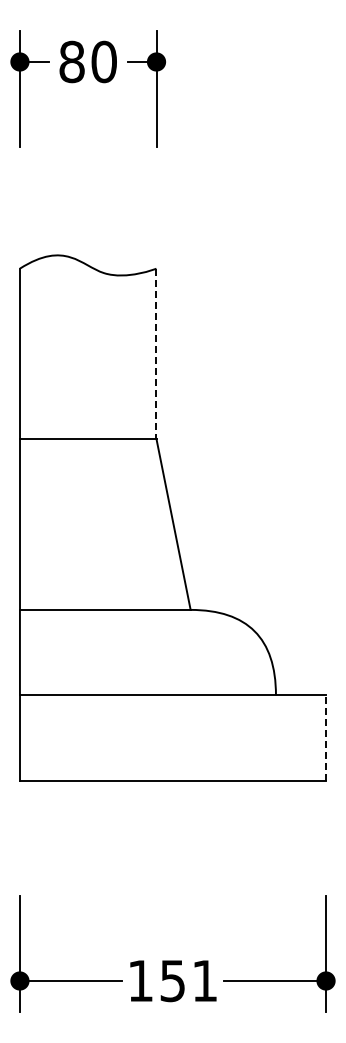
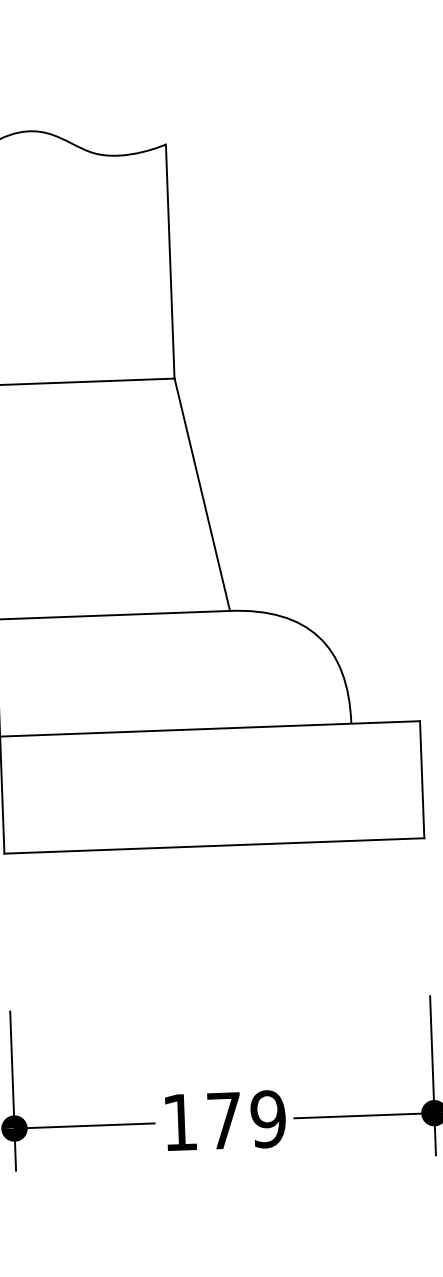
line: (156, 354) -> (170, 262), dashed -> solid
line: (326, 737) -> (422, 779), dashed -> solid
text: (188, 980) -> (245, 1119), 151 -> 179

